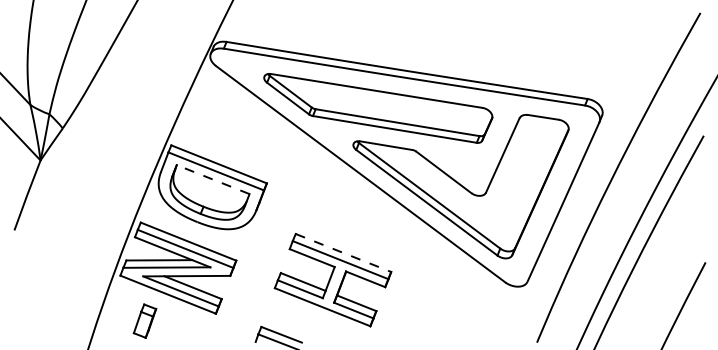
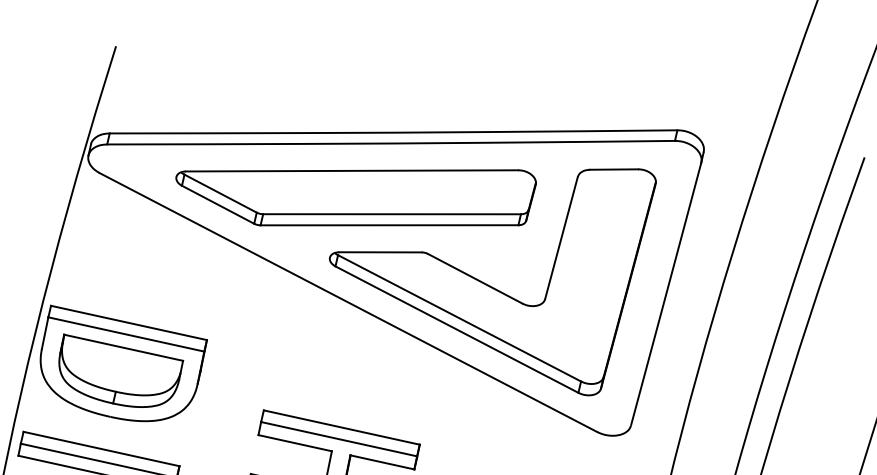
line: (212, 179) -> (122, 347), dashed -> solid
line: (343, 253) -> (341, 428), dashed -> solid

